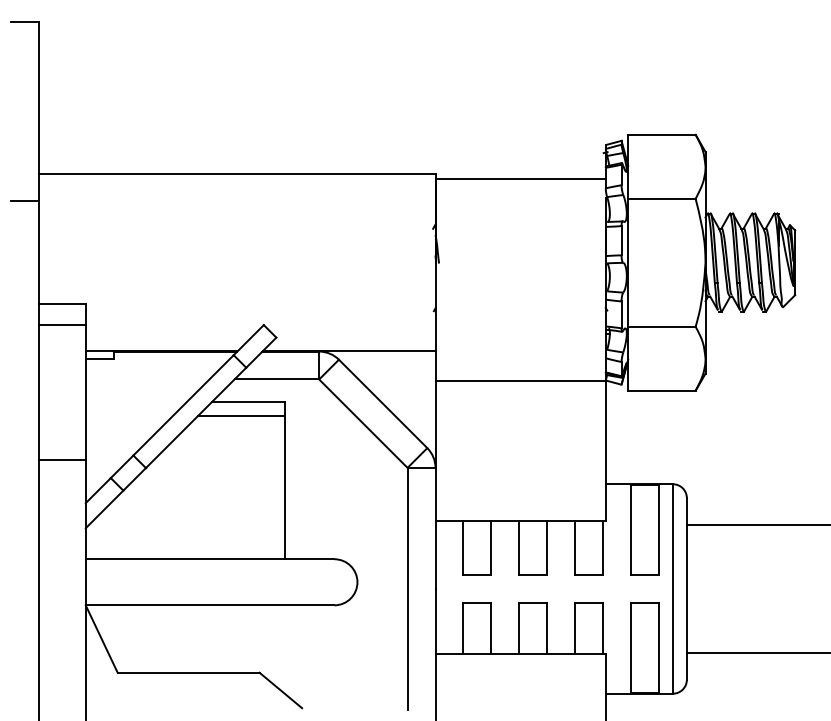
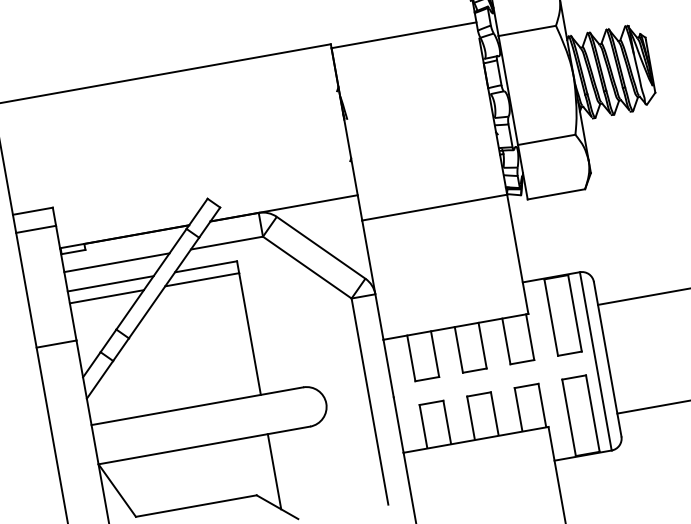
line: (147, 379) -> (116, 262), added
line: (135, 402) -> (110, 284), added
line: (128, 416) -> (106, 297), added
line: (284, 649) -> (274, 471), added

